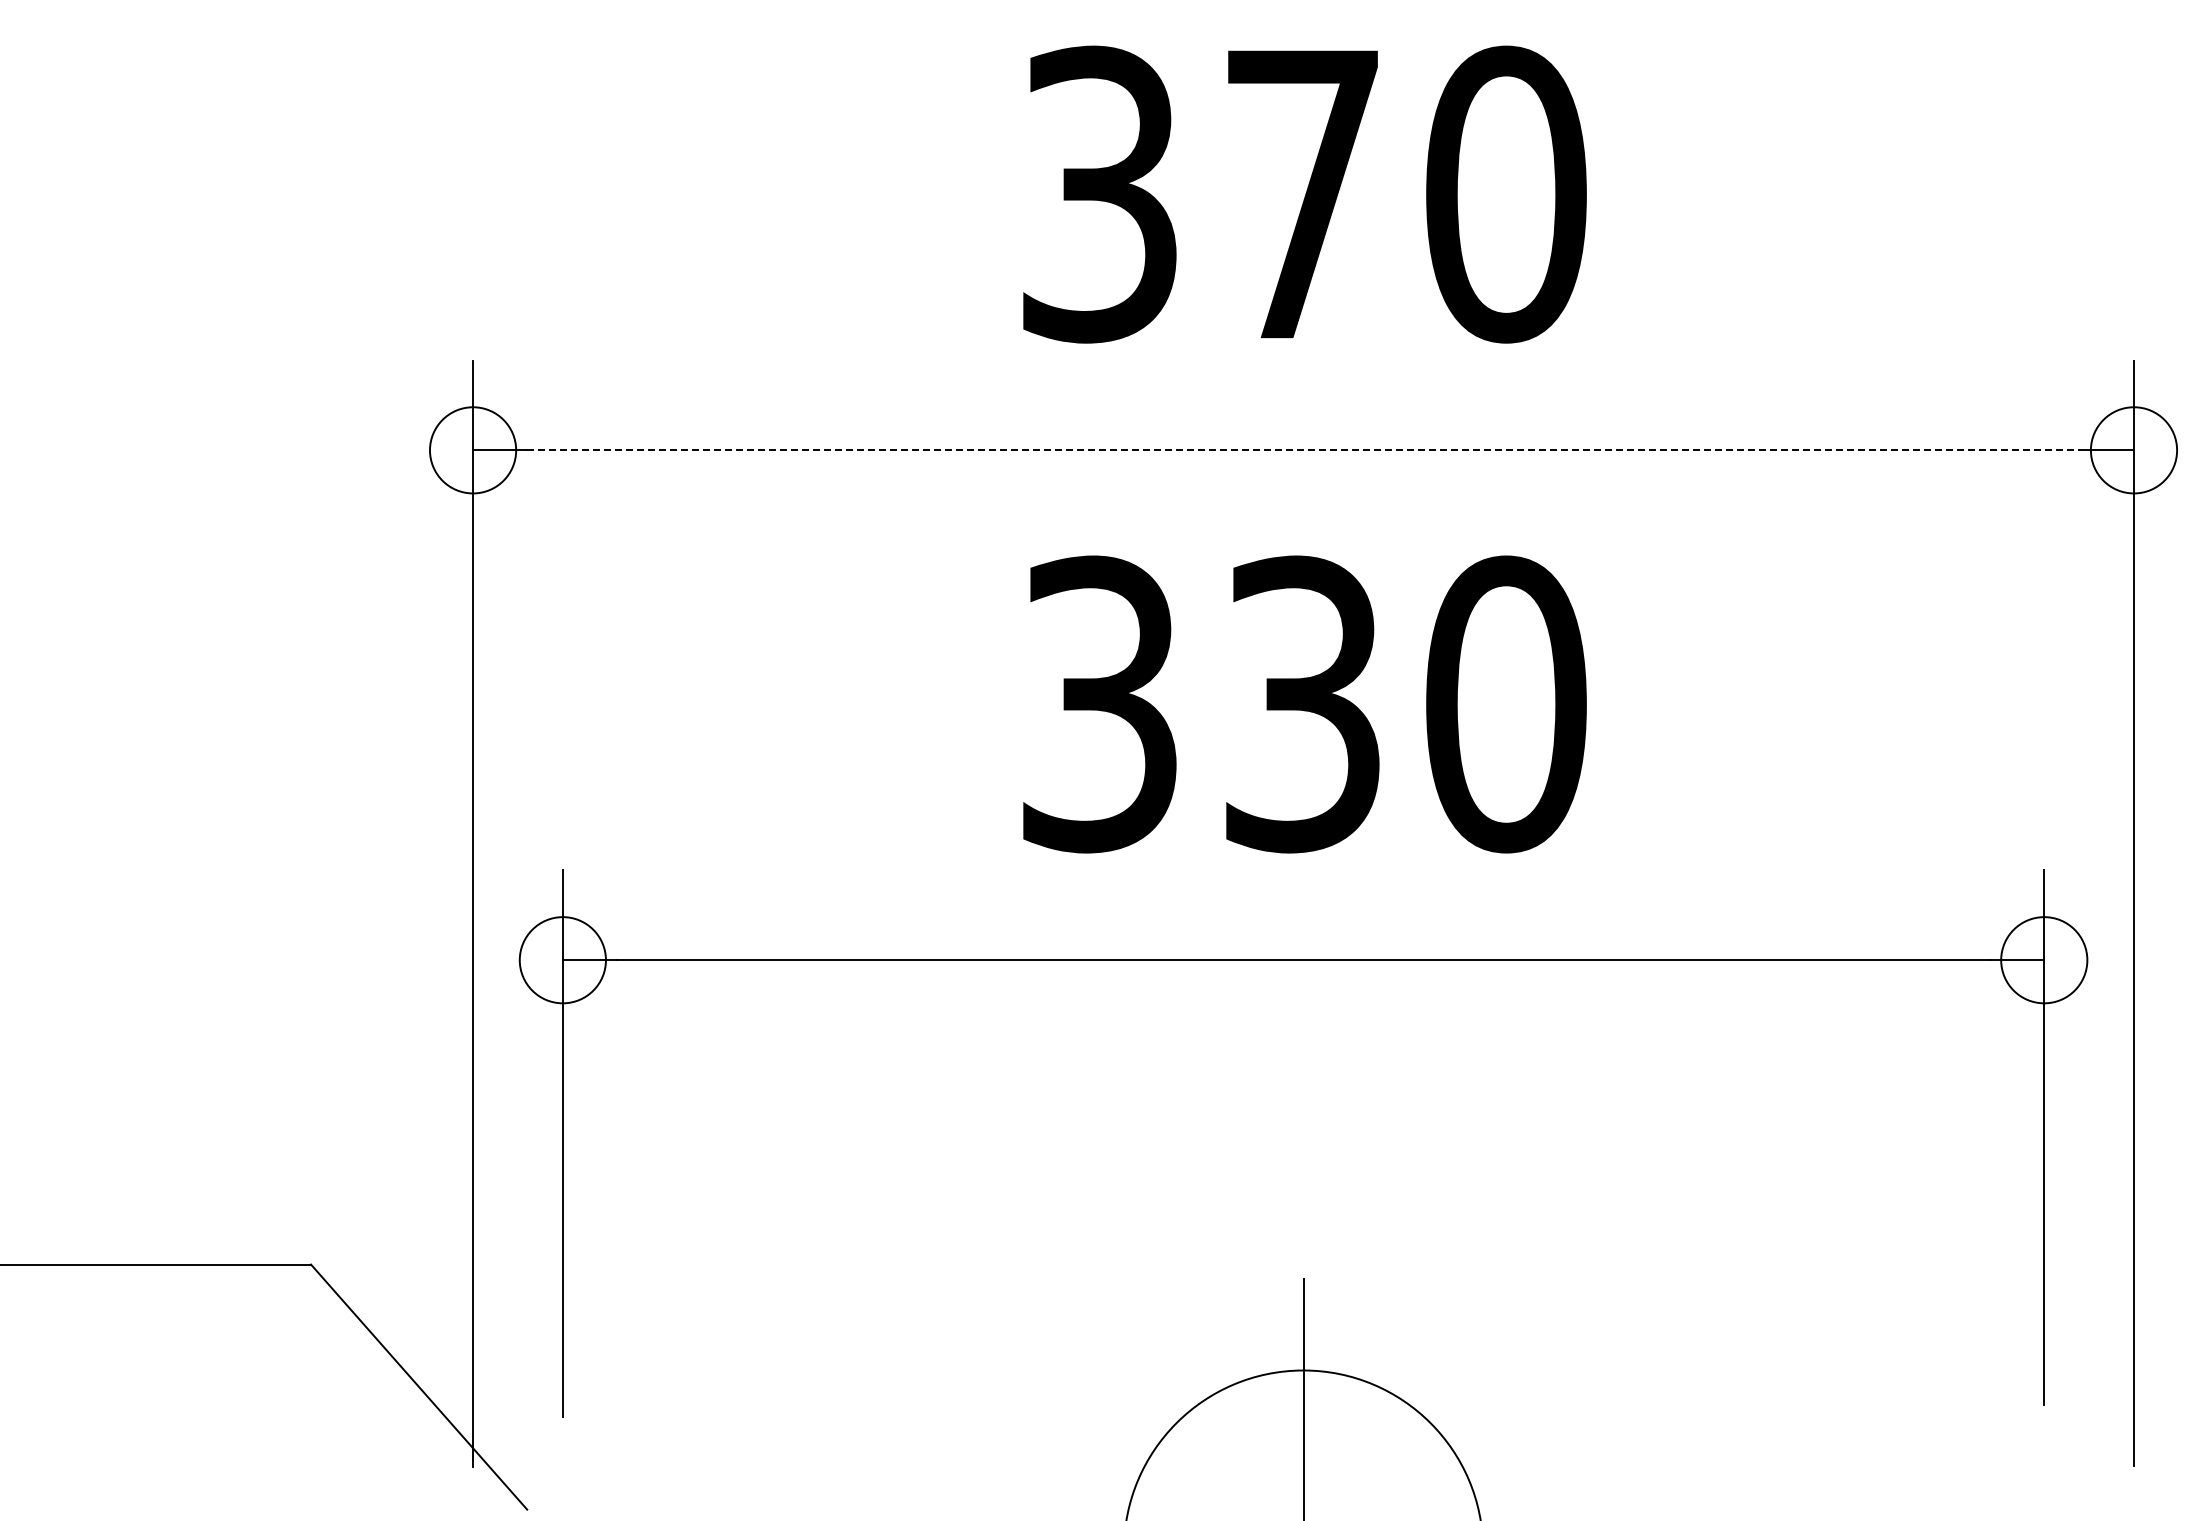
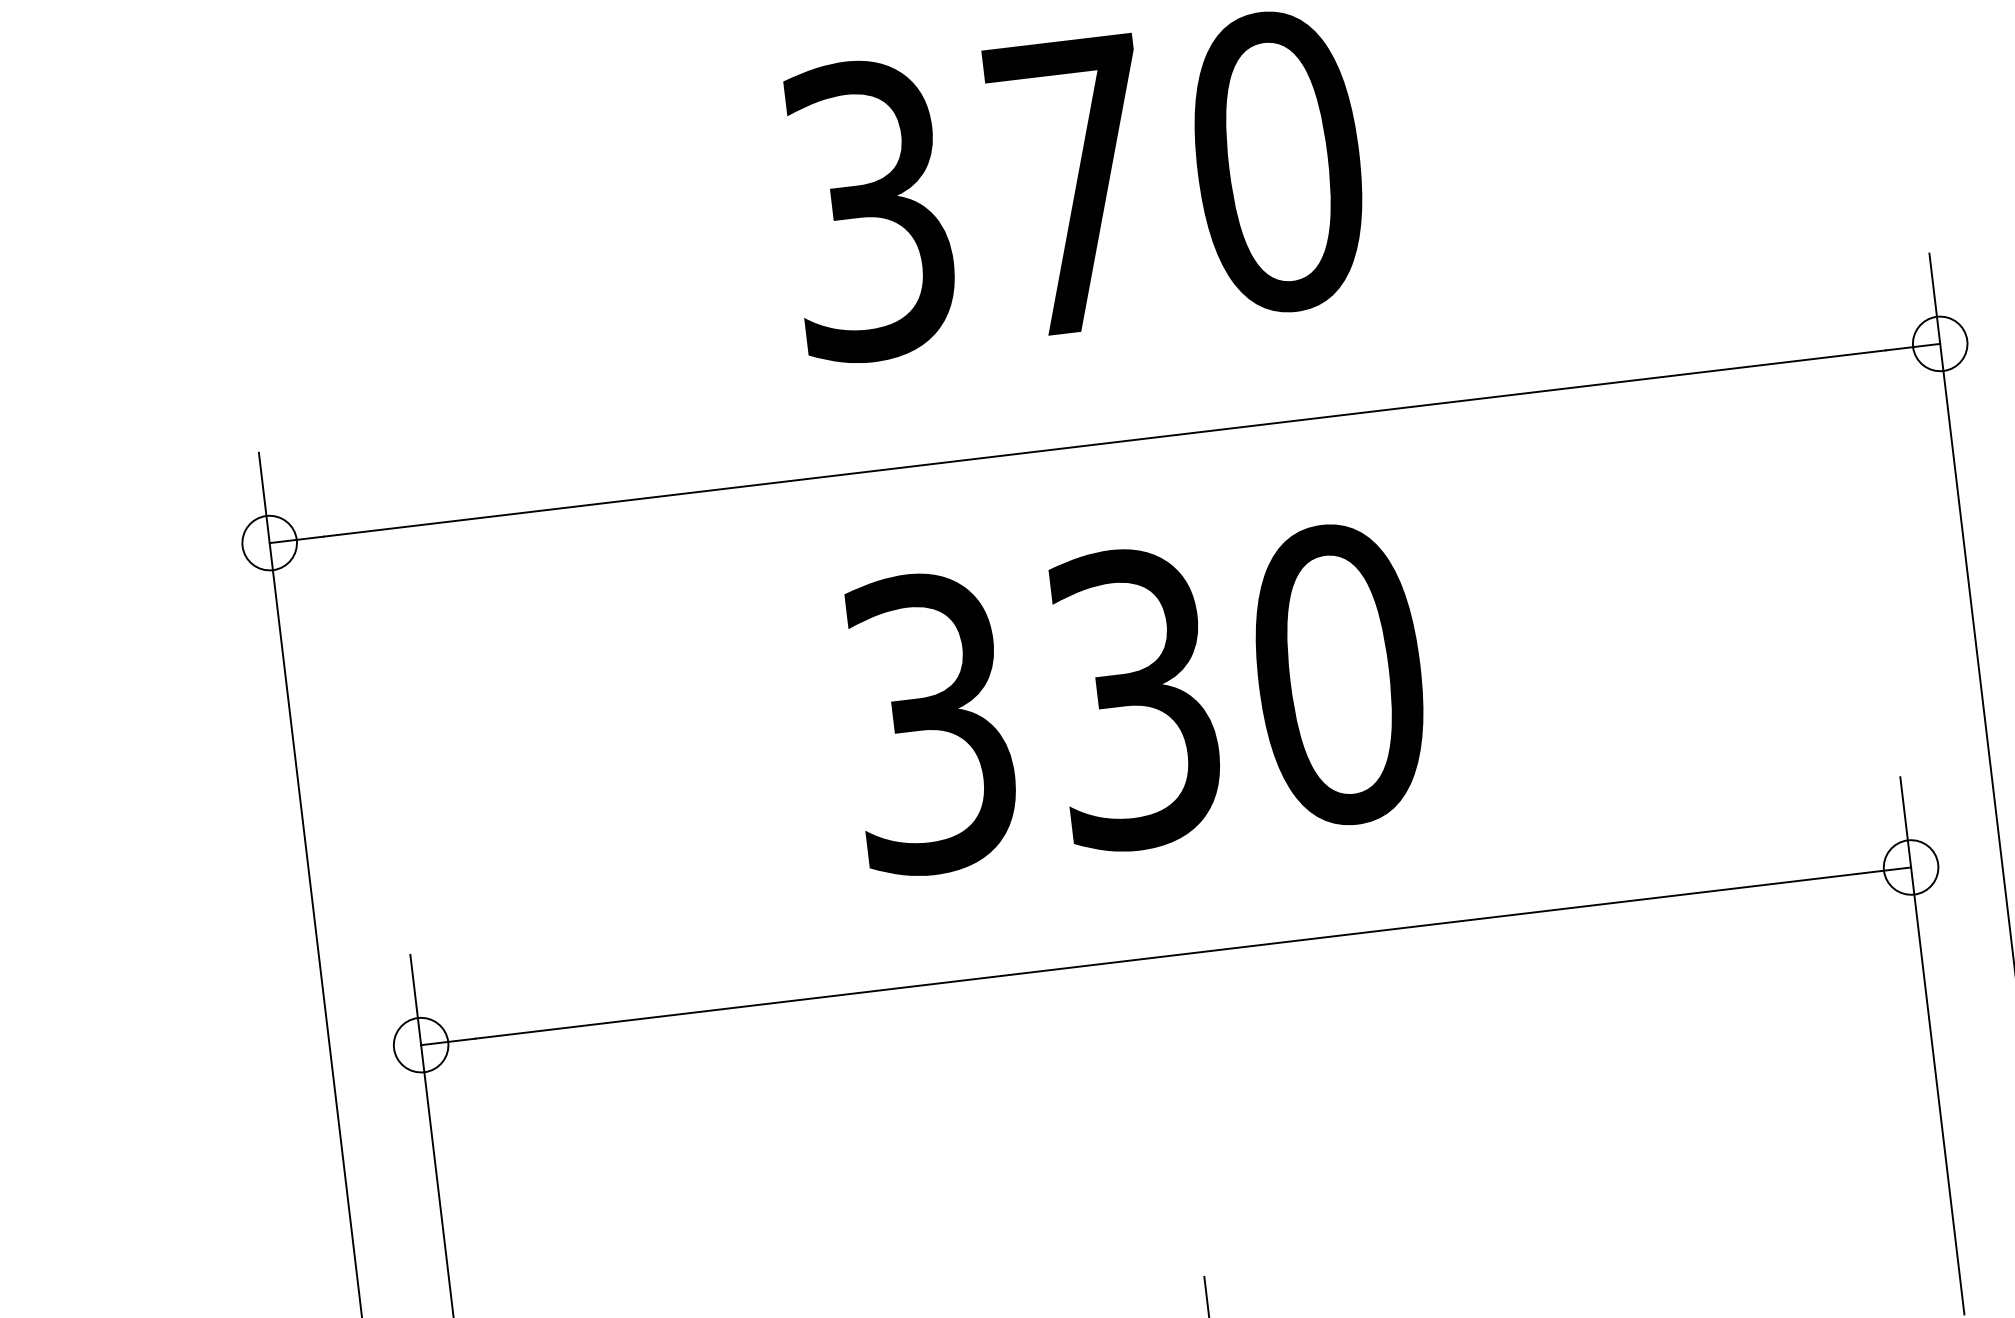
circle: (473, 450) -> (270, 543), size x0.62
line: (1303, 450) -> (1104, 443), dashed -> solid
circle: (2133, 450) -> (1939, 344), size x0.62
circle: (562, 960) -> (420, 1045), size x0.62
circle: (2044, 960) -> (1911, 867), size x0.62

